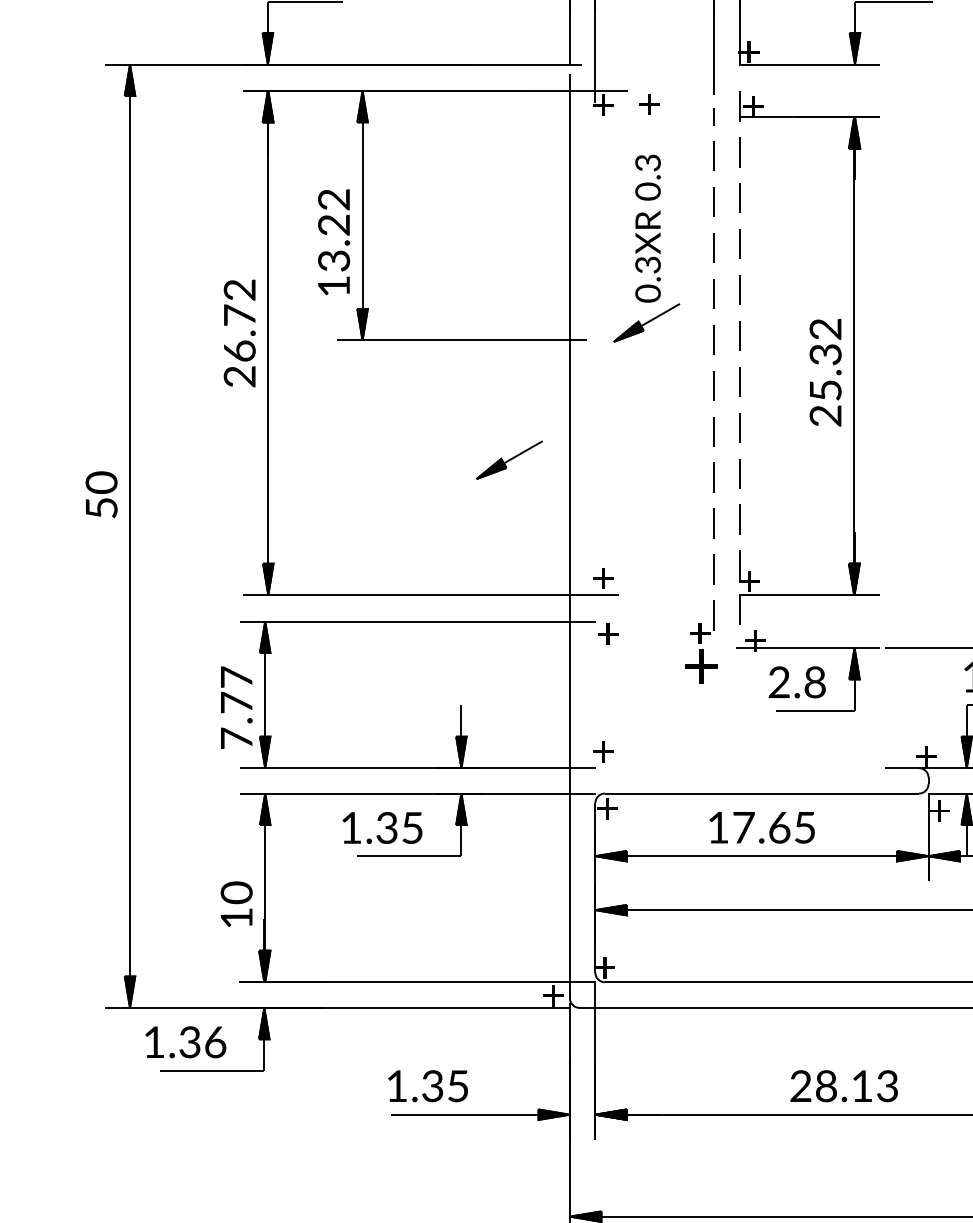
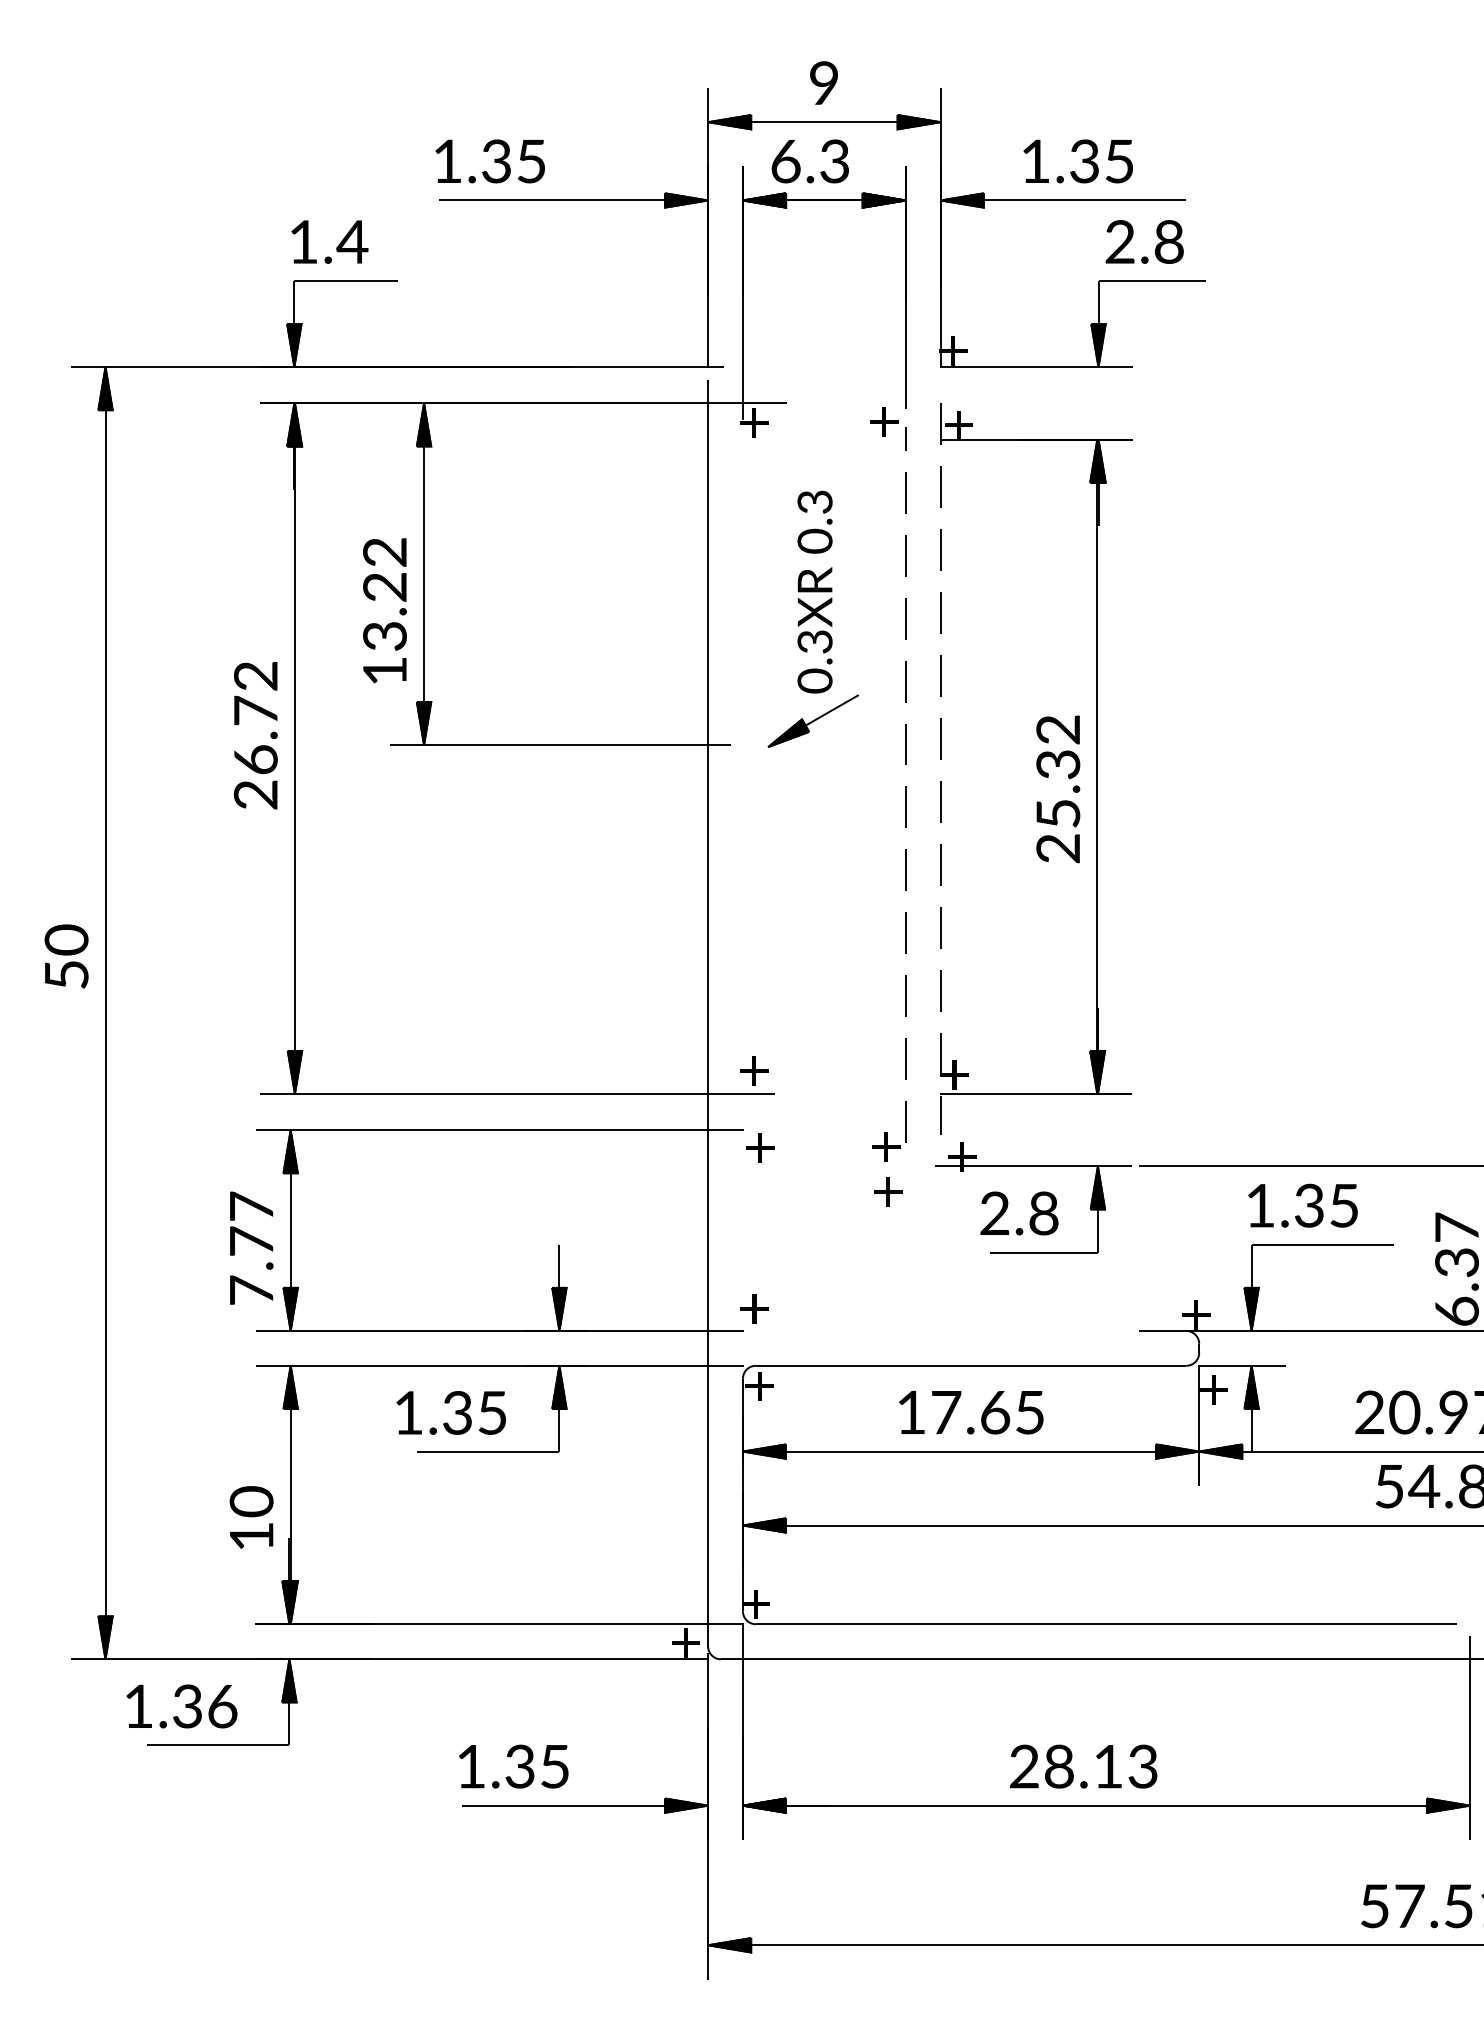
part: (649, 104) -> (884, 421), moved
part: (508, 459) -> (624, 908), removed
part: (701, 666) -> (888, 1191), size x0.62

